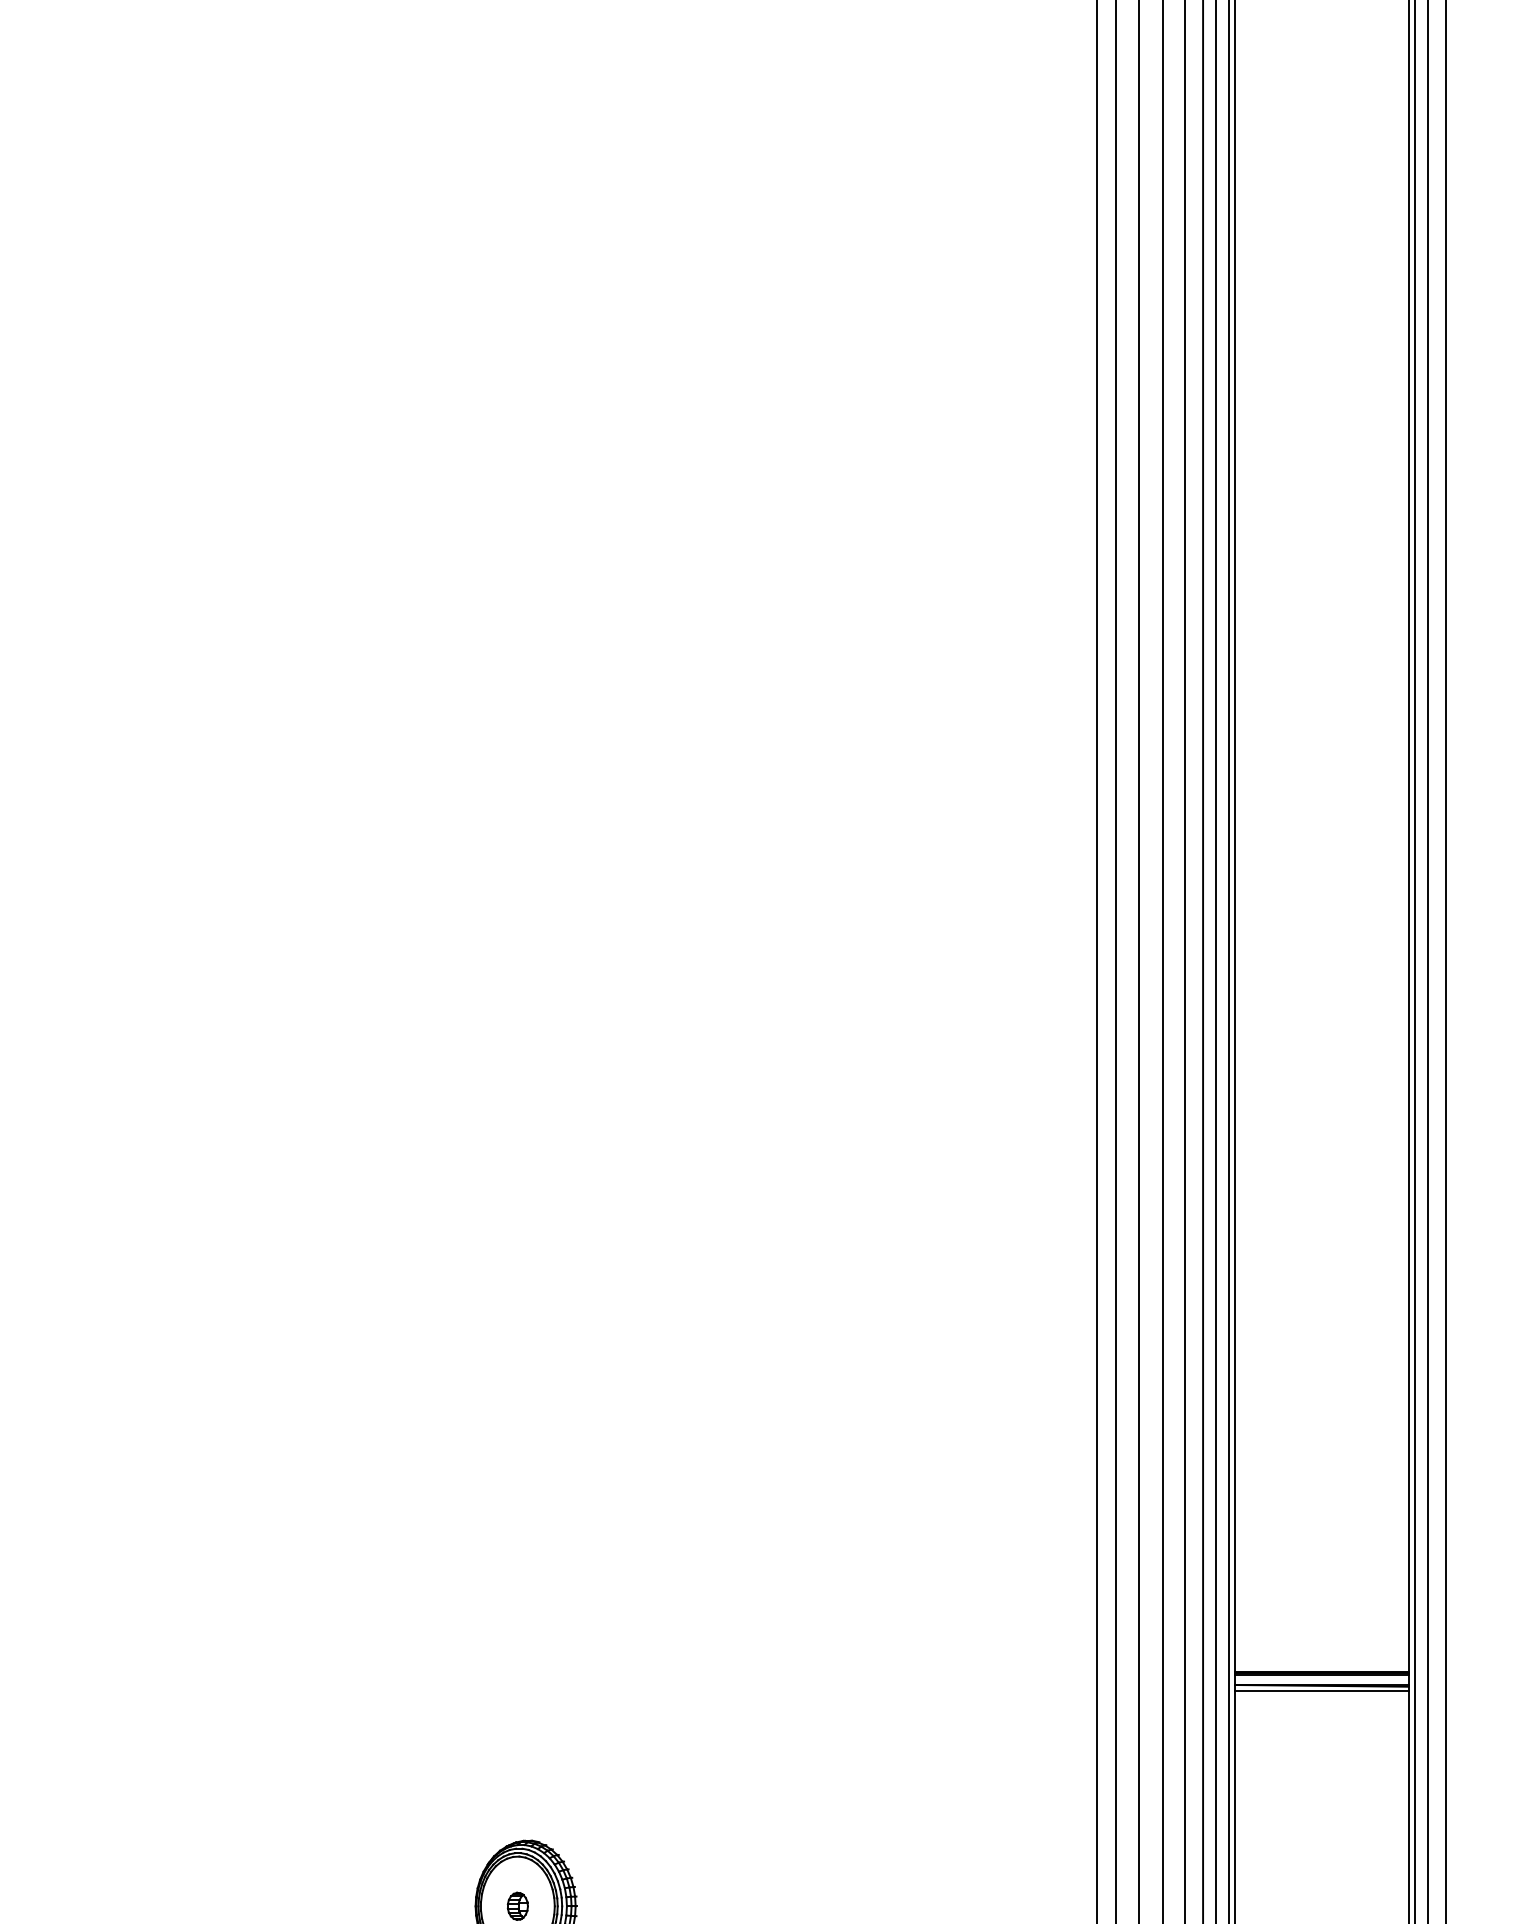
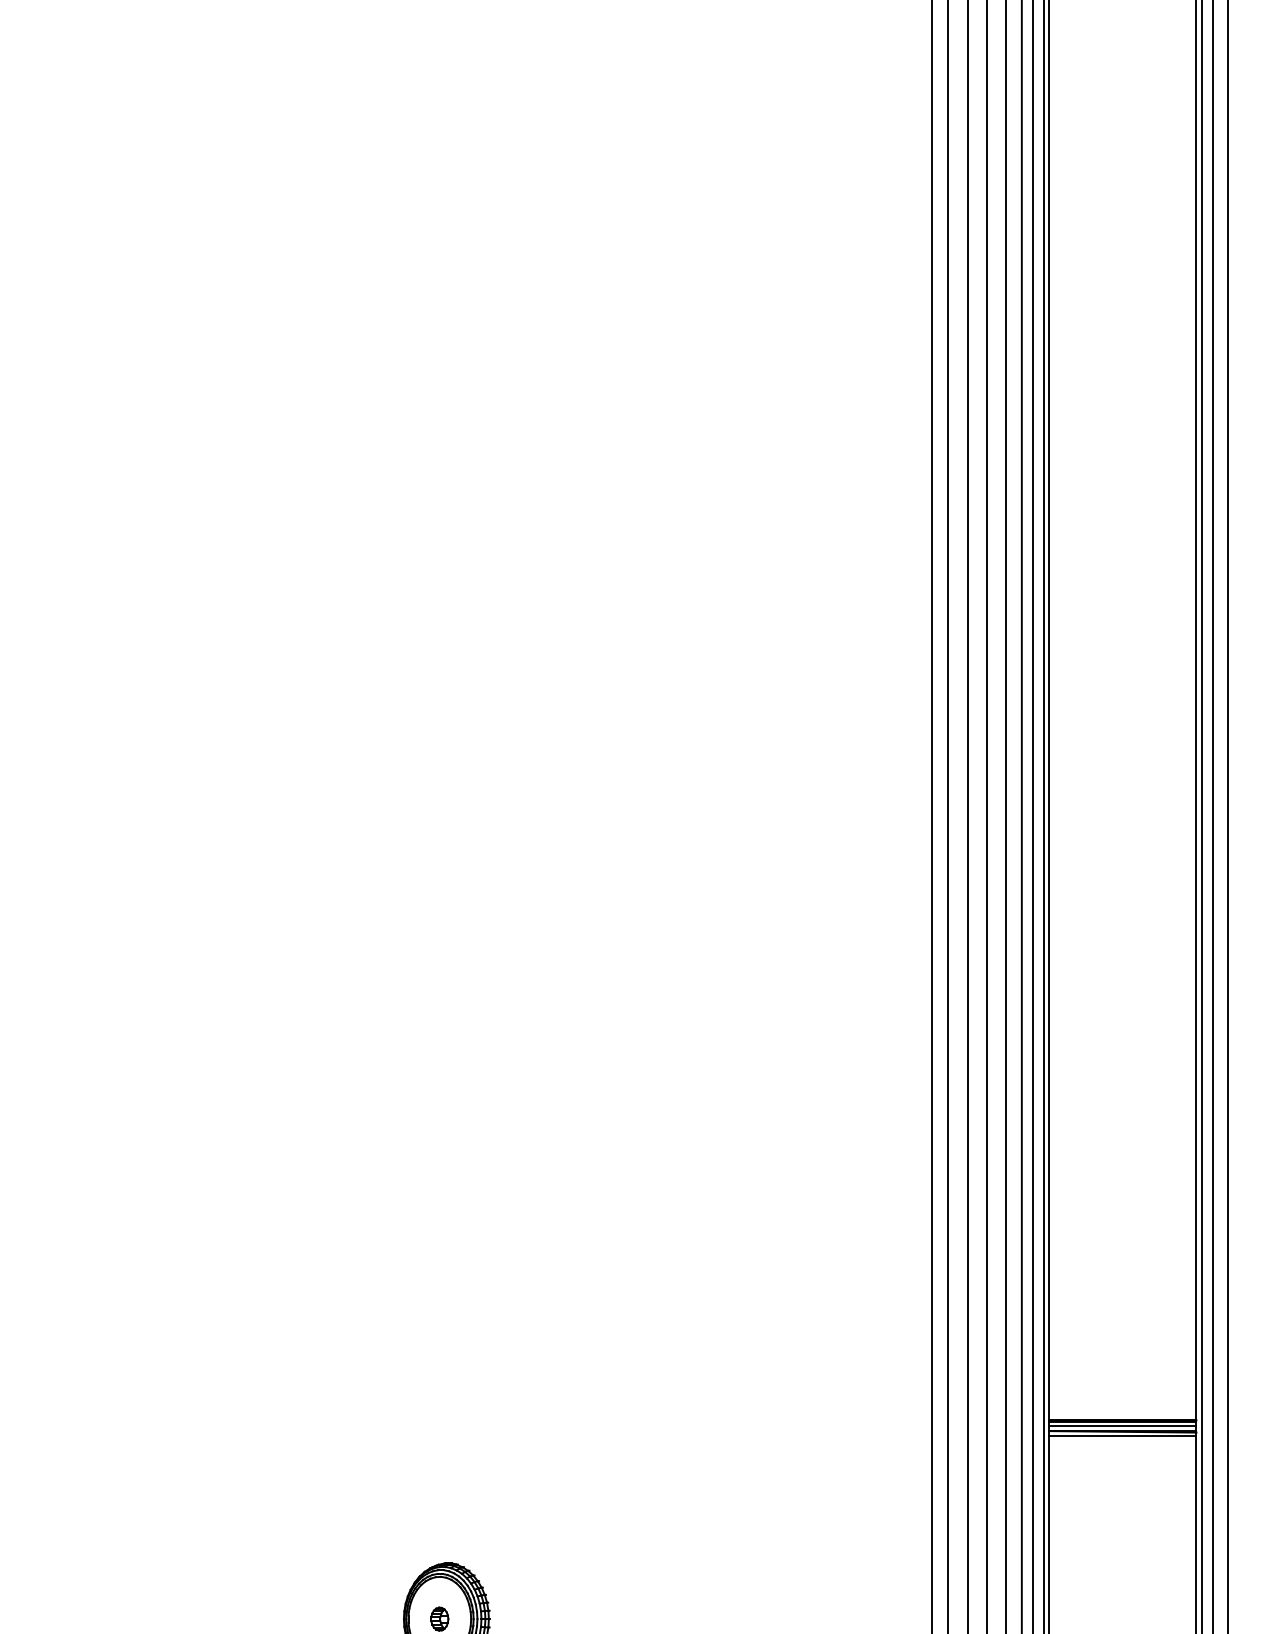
line: (1321, 1679) -> (1122, 1426), added

